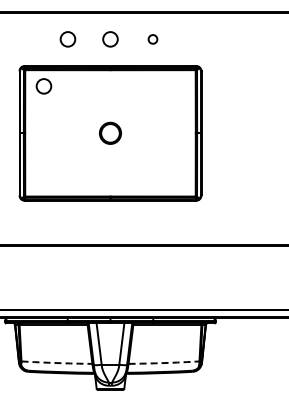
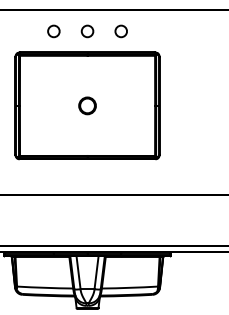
circle: (152, 39) -> (120, 31), size x1.67
circle: (43, 86) -> (34, 68), removed
arc: (56, 363) -> (44, 288), dashed -> solid
arc: (164, 363) -> (130, 288), dashed -> solid

